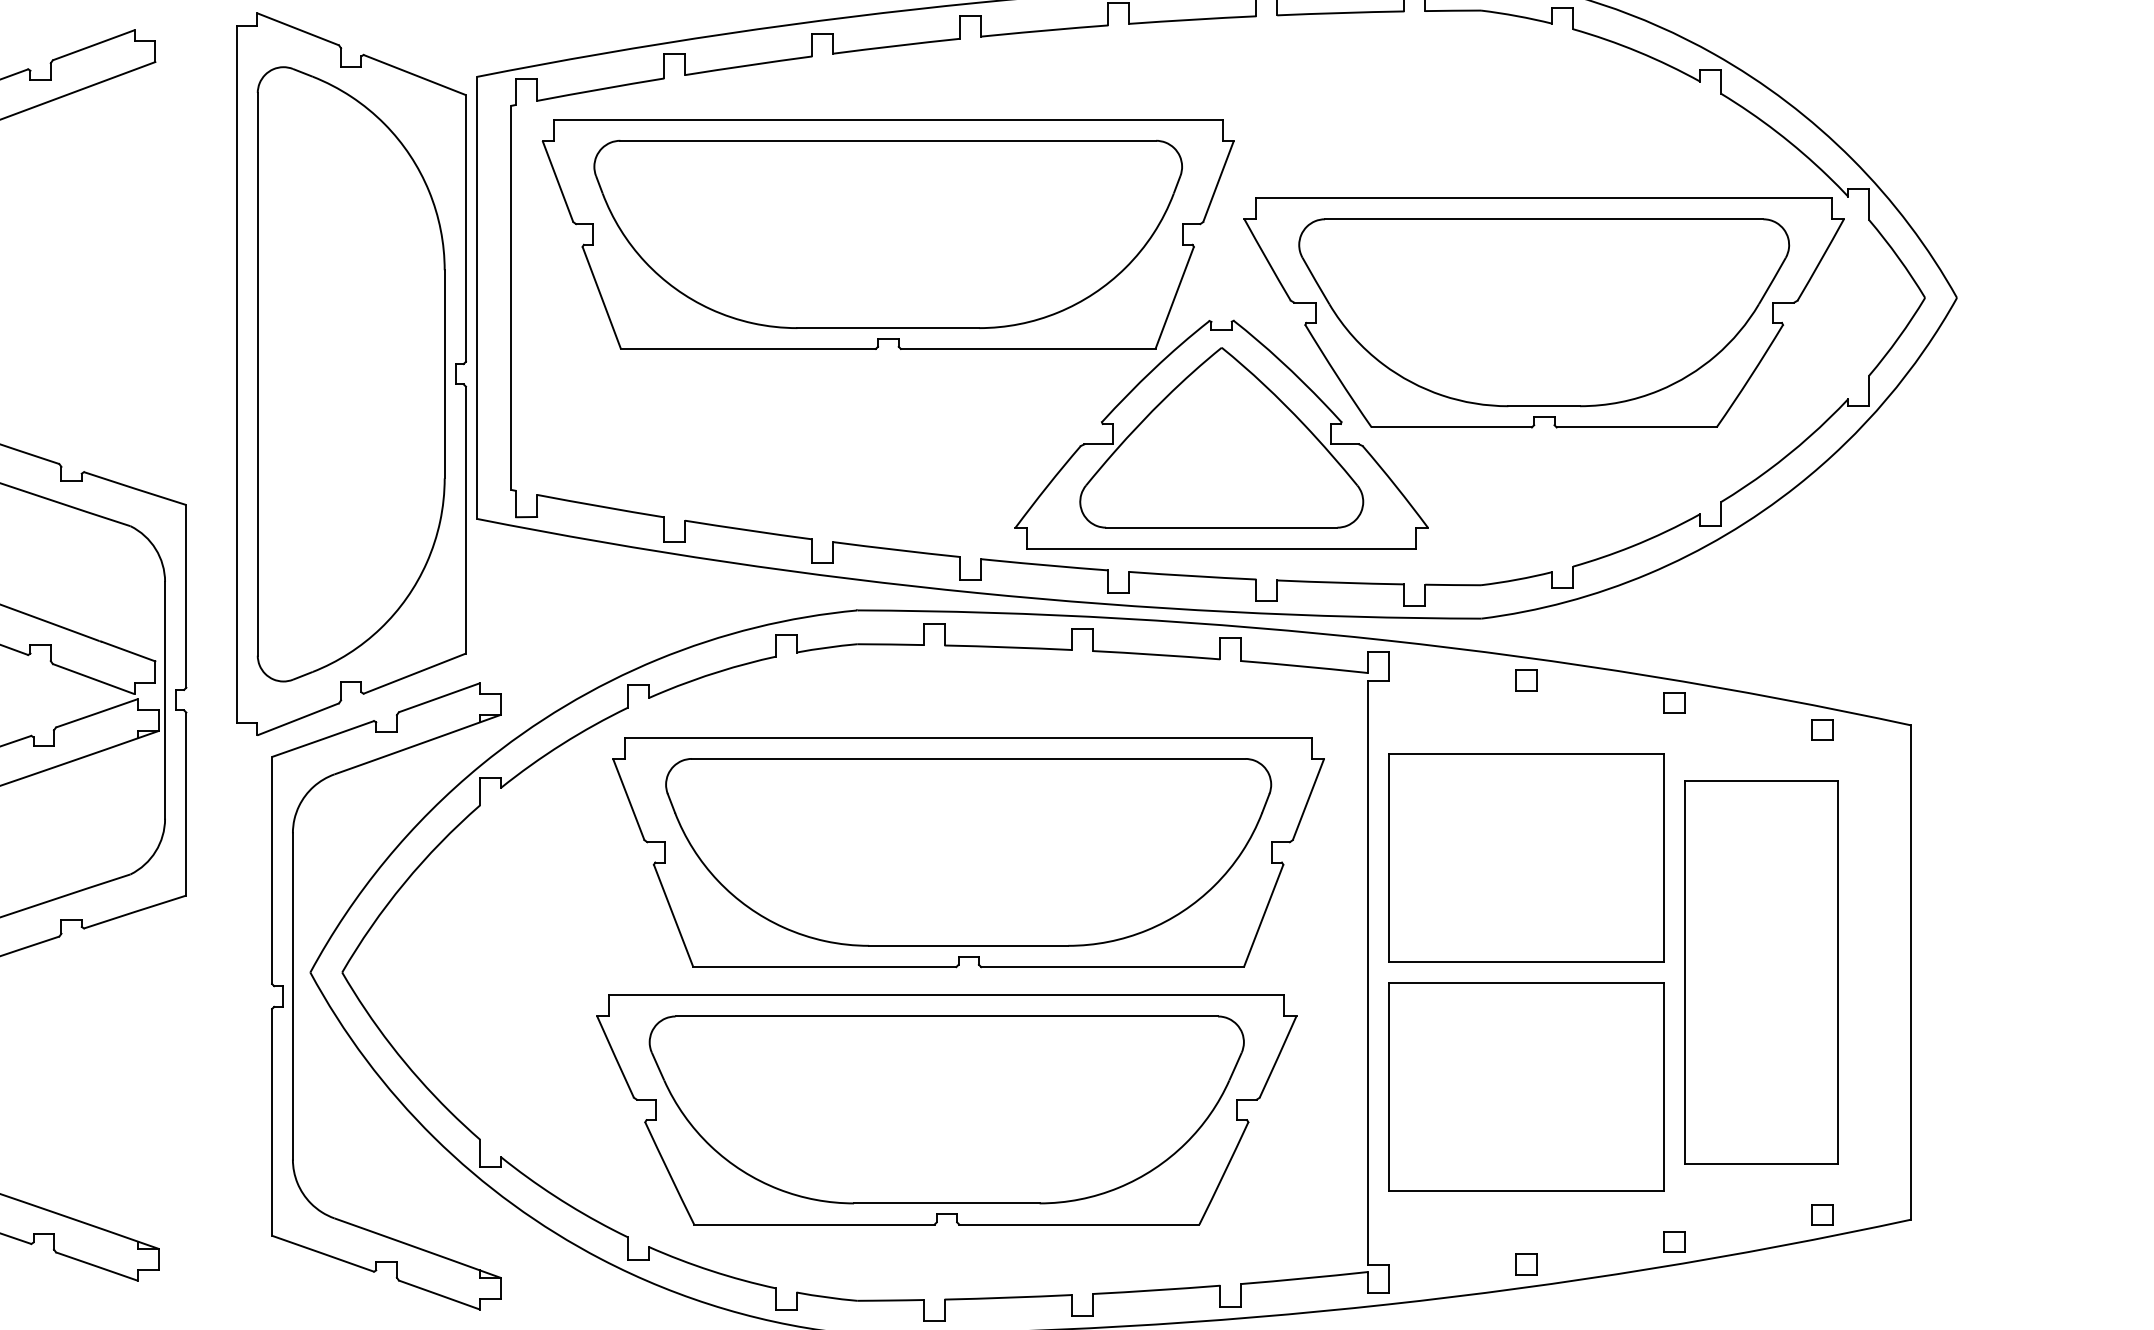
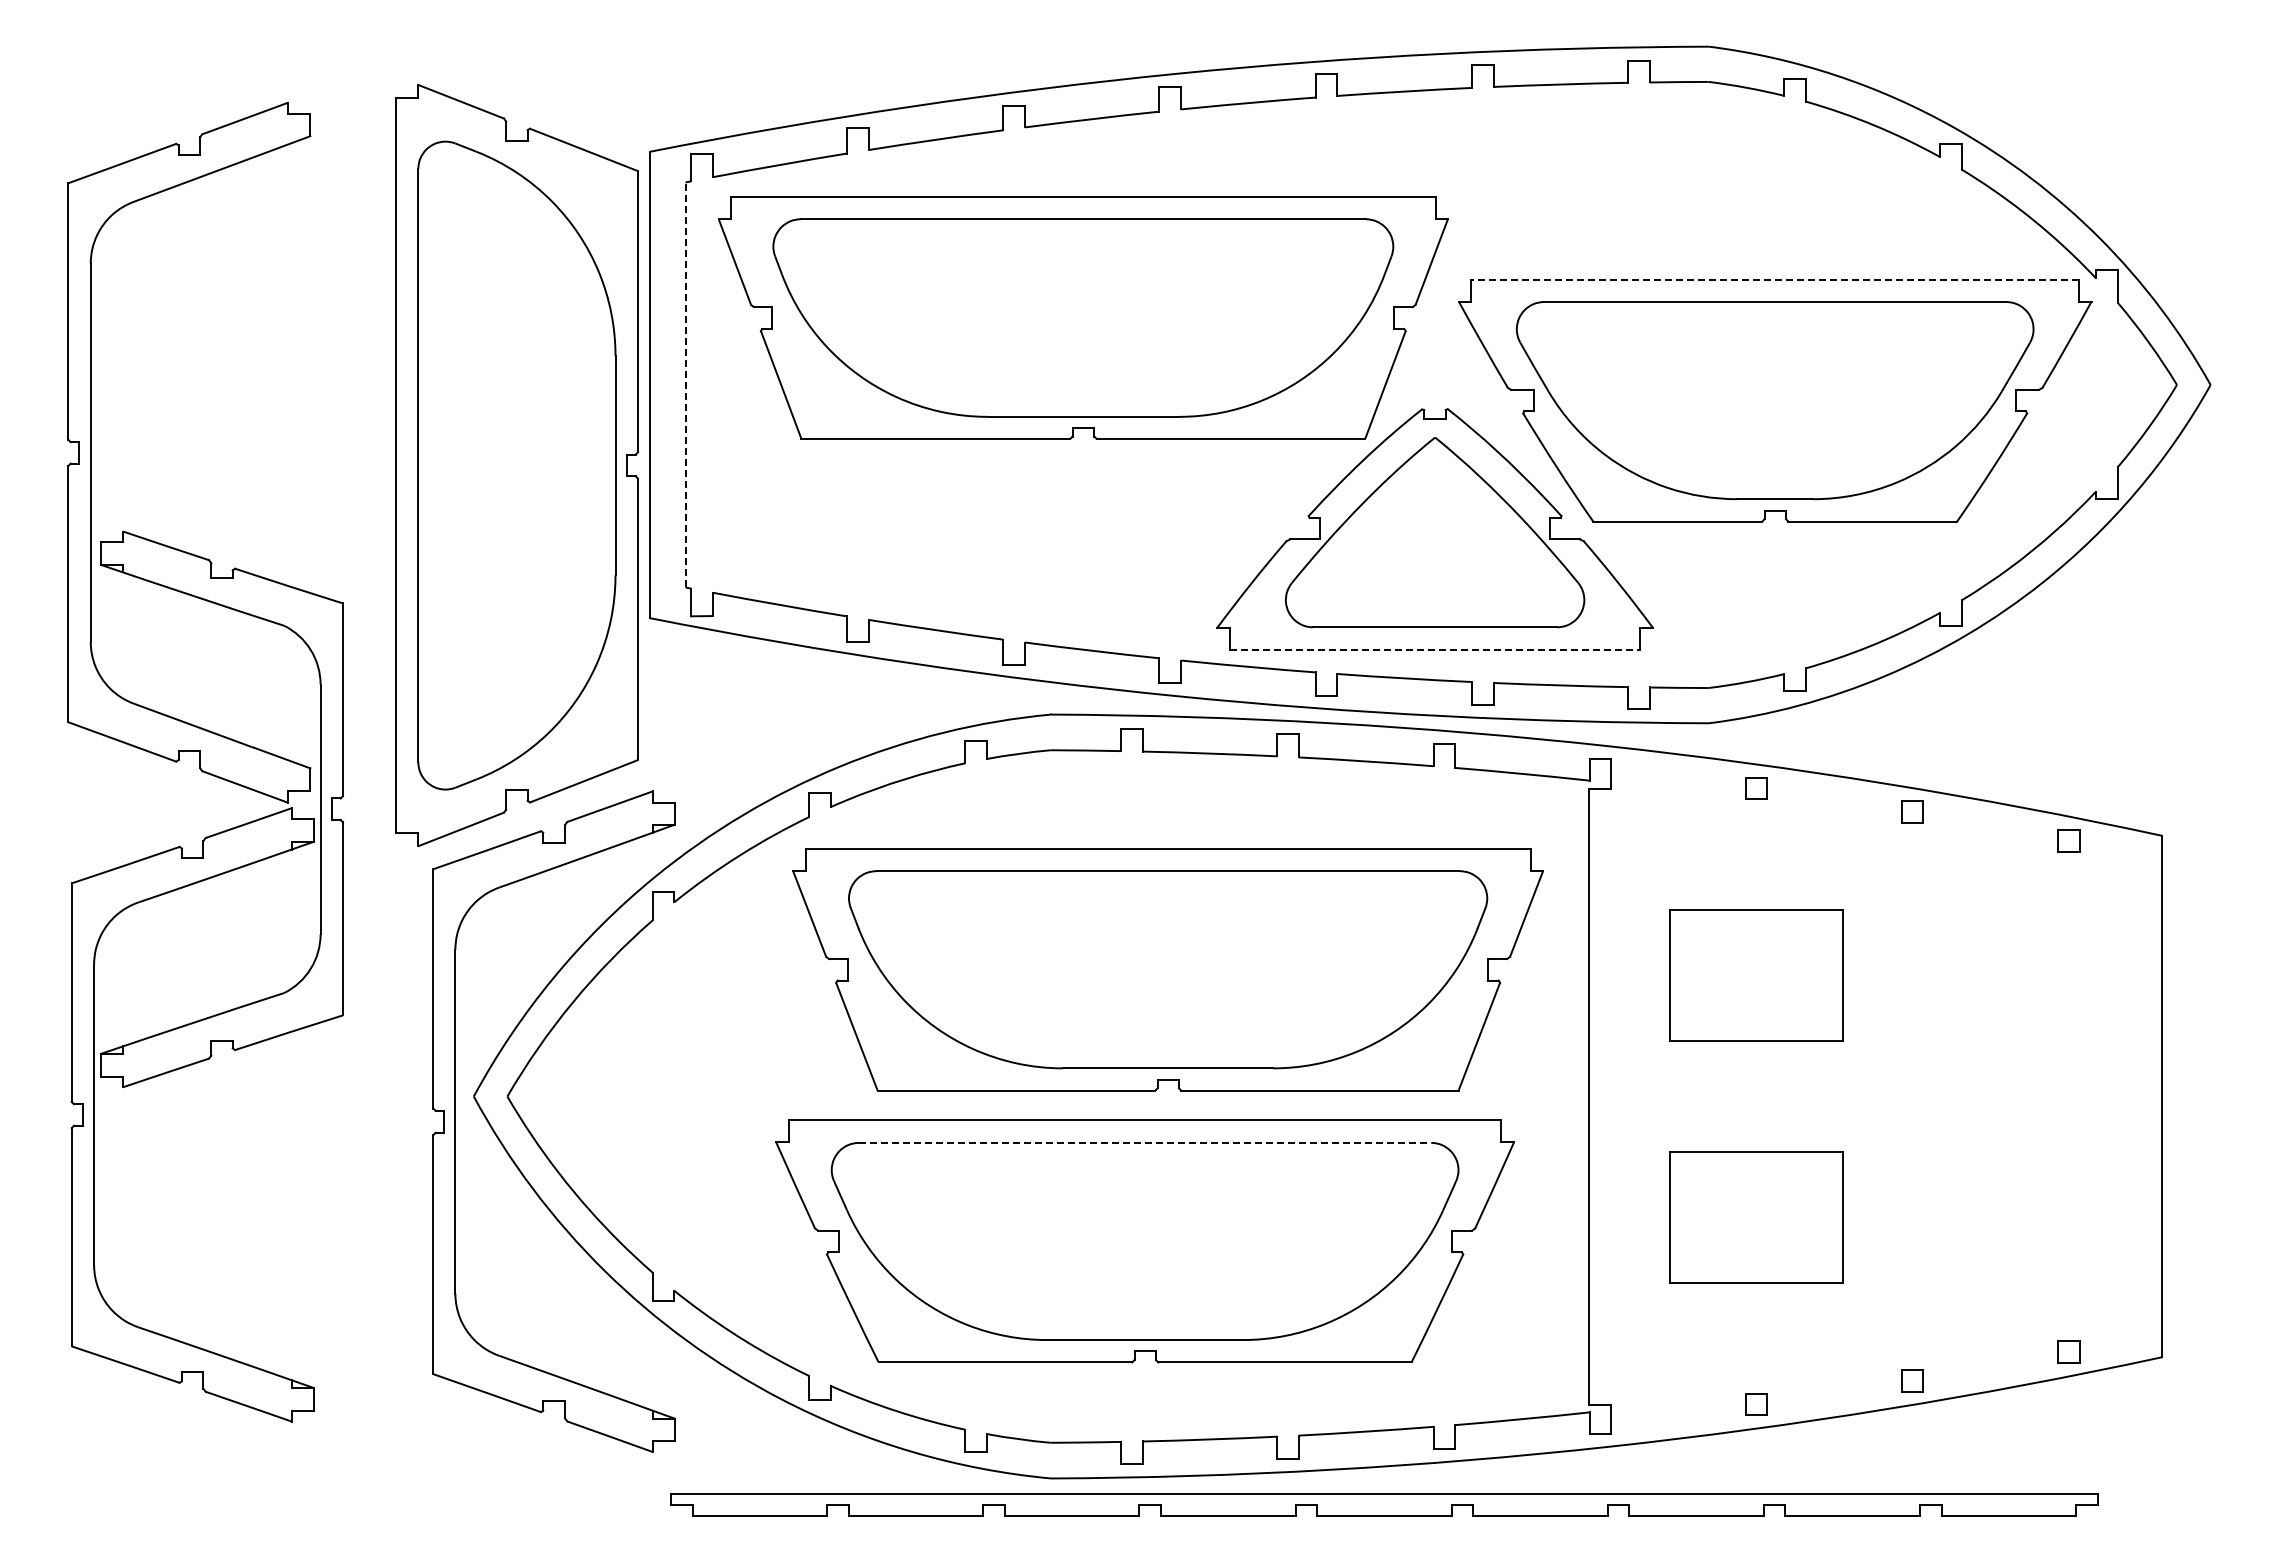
line: (1544, 197) -> (1775, 279), solid -> dashed
line: (511, 297) -> (685, 384), solid -> dashed
line: (1222, 548) -> (1435, 649), solid -> dashed
part: (1526, 857) -> (1756, 975), size x0.6
part: (1761, 972) -> (2004, 1096), removed
line: (947, 1016) -> (1145, 1142), solid -> dashed
part: (1526, 1087) -> (1756, 1217), size x0.6

